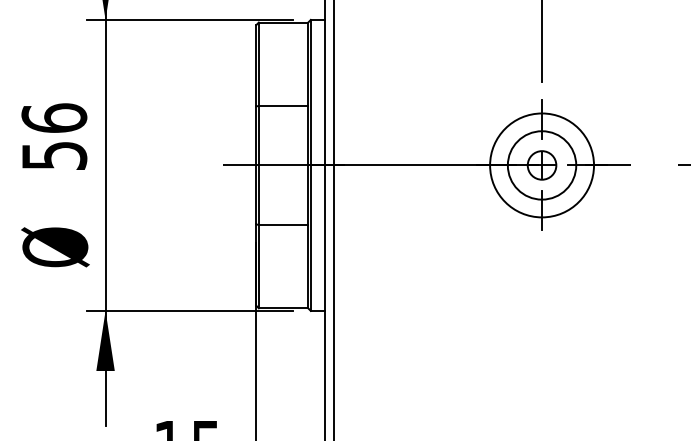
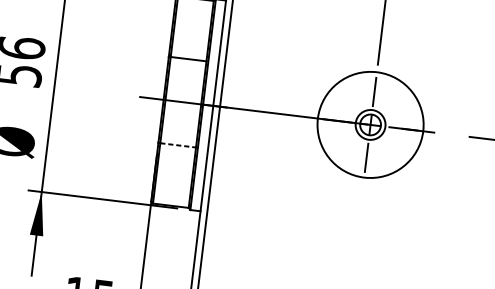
circle: (541, 165) -> (370, 124), size x0.6
circle: (542, 165) -> (370, 125), size x1.4
line: (283, 224) -> (178, 145), solid -> dashed

